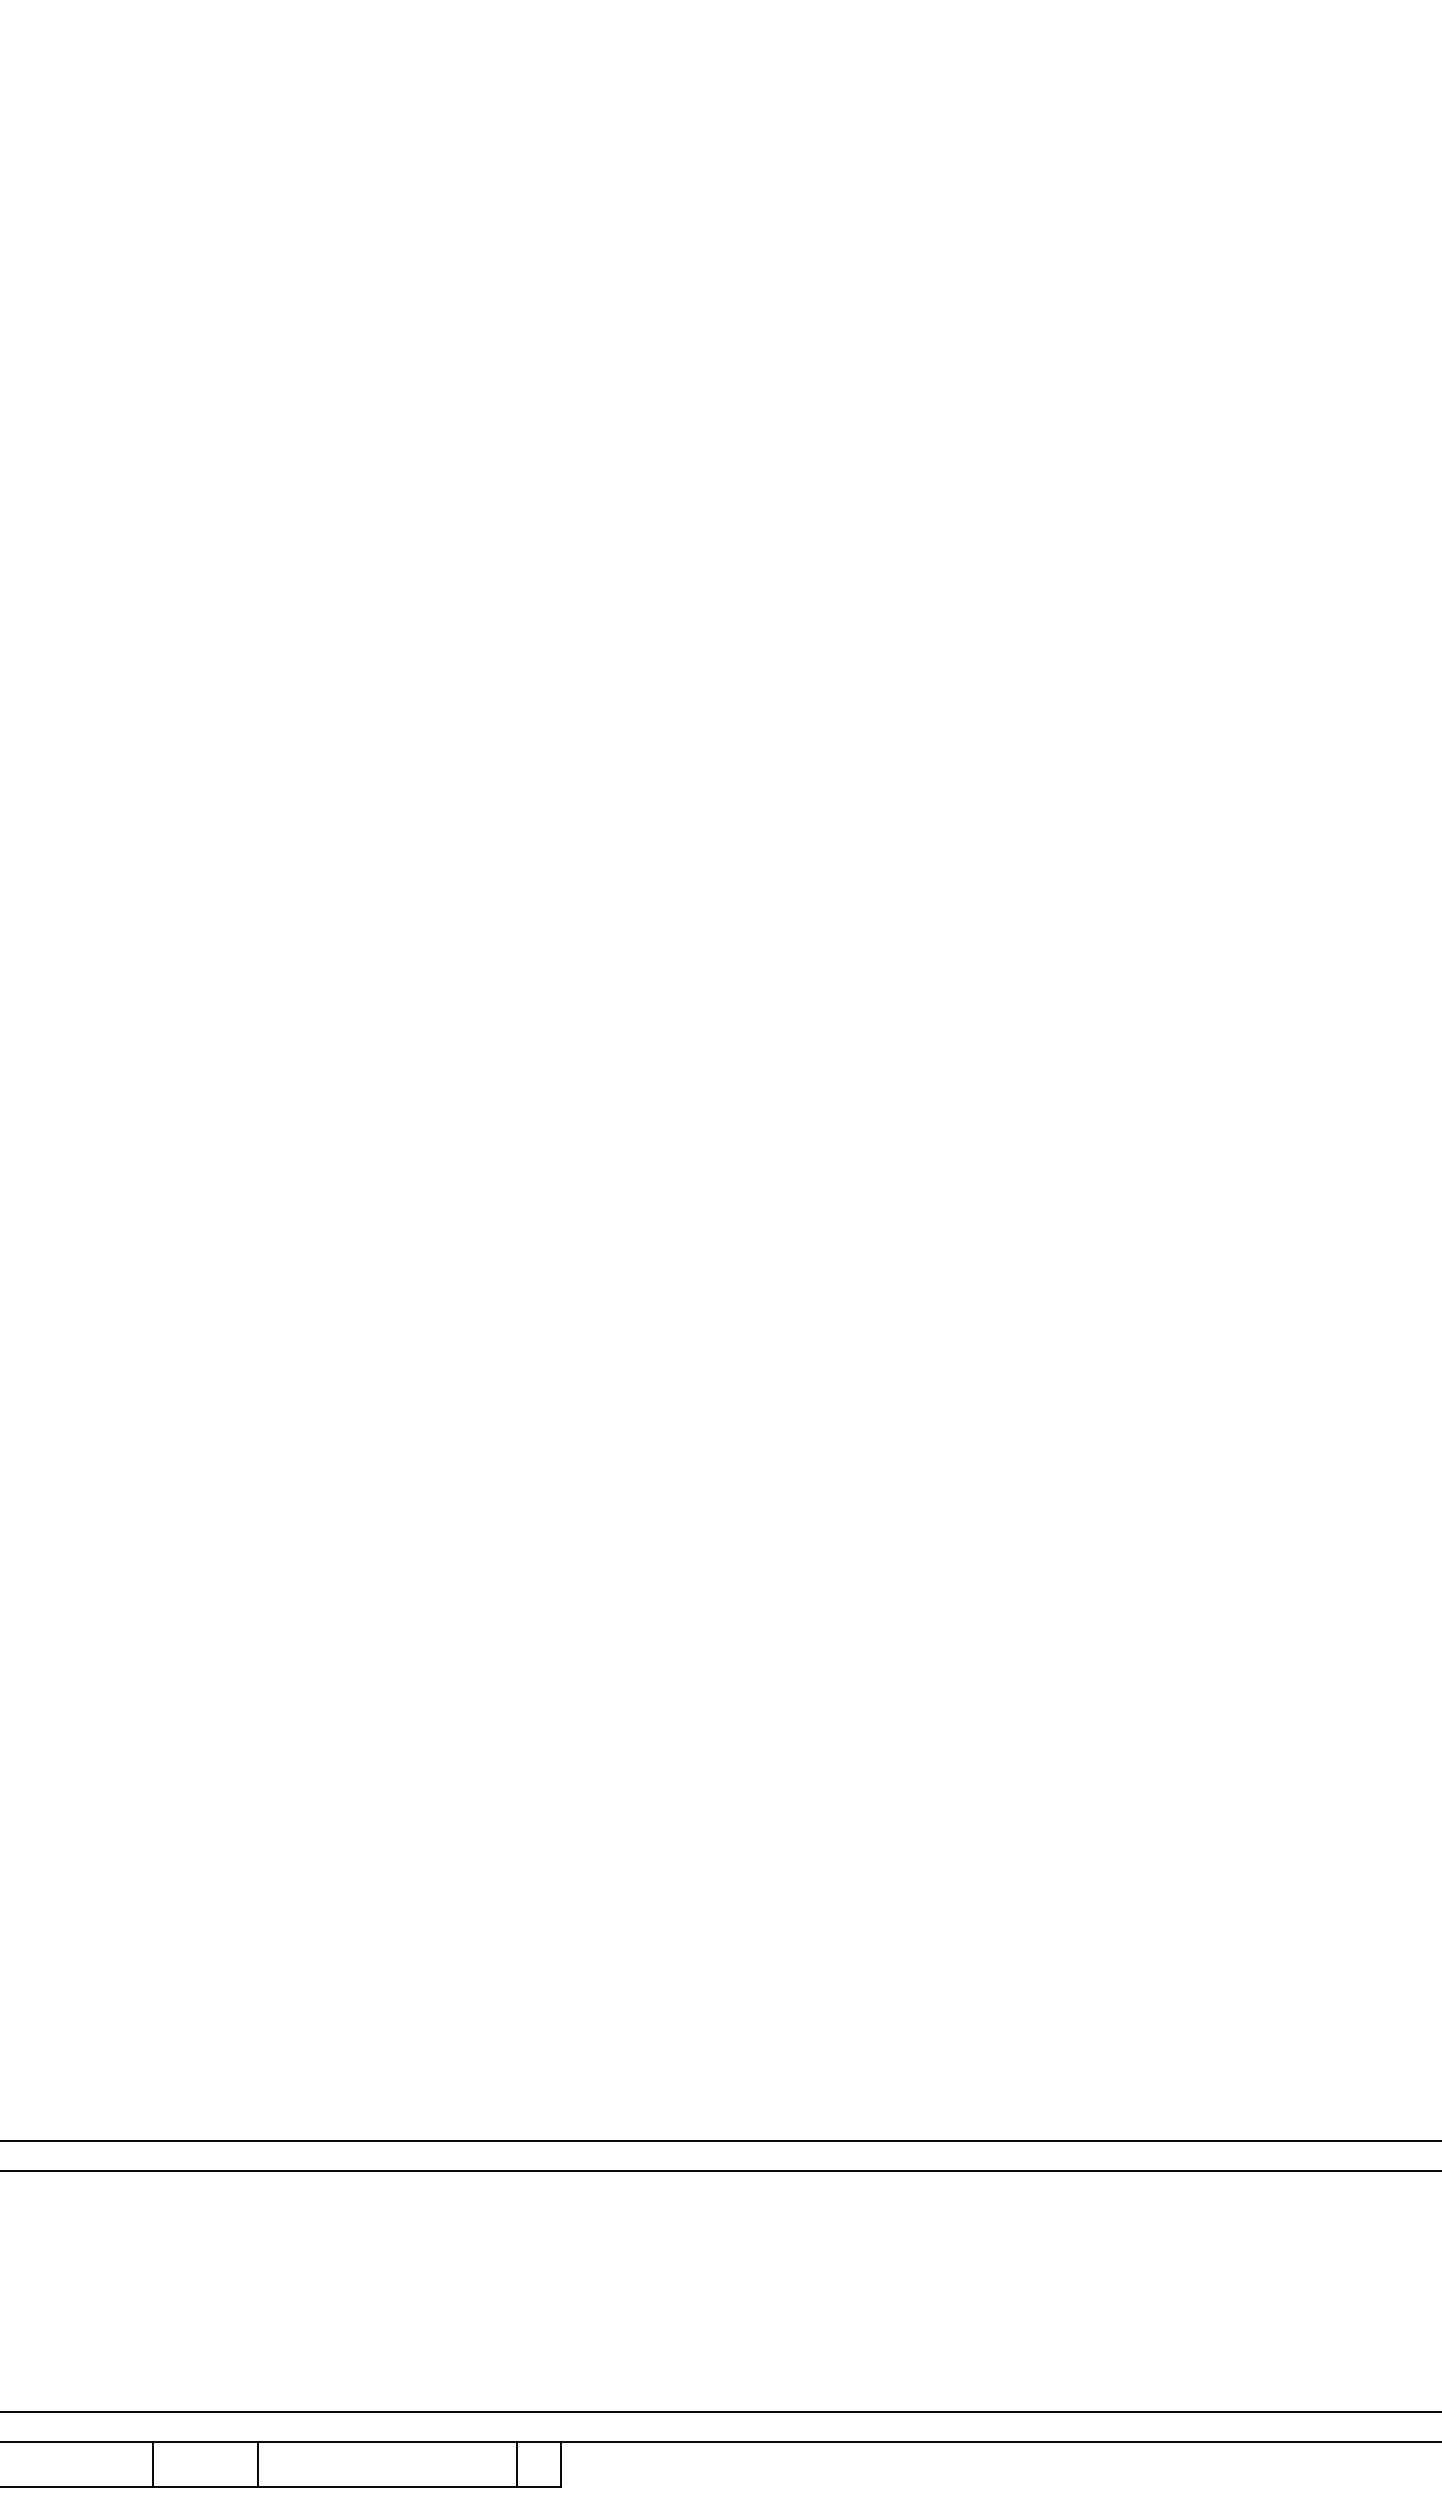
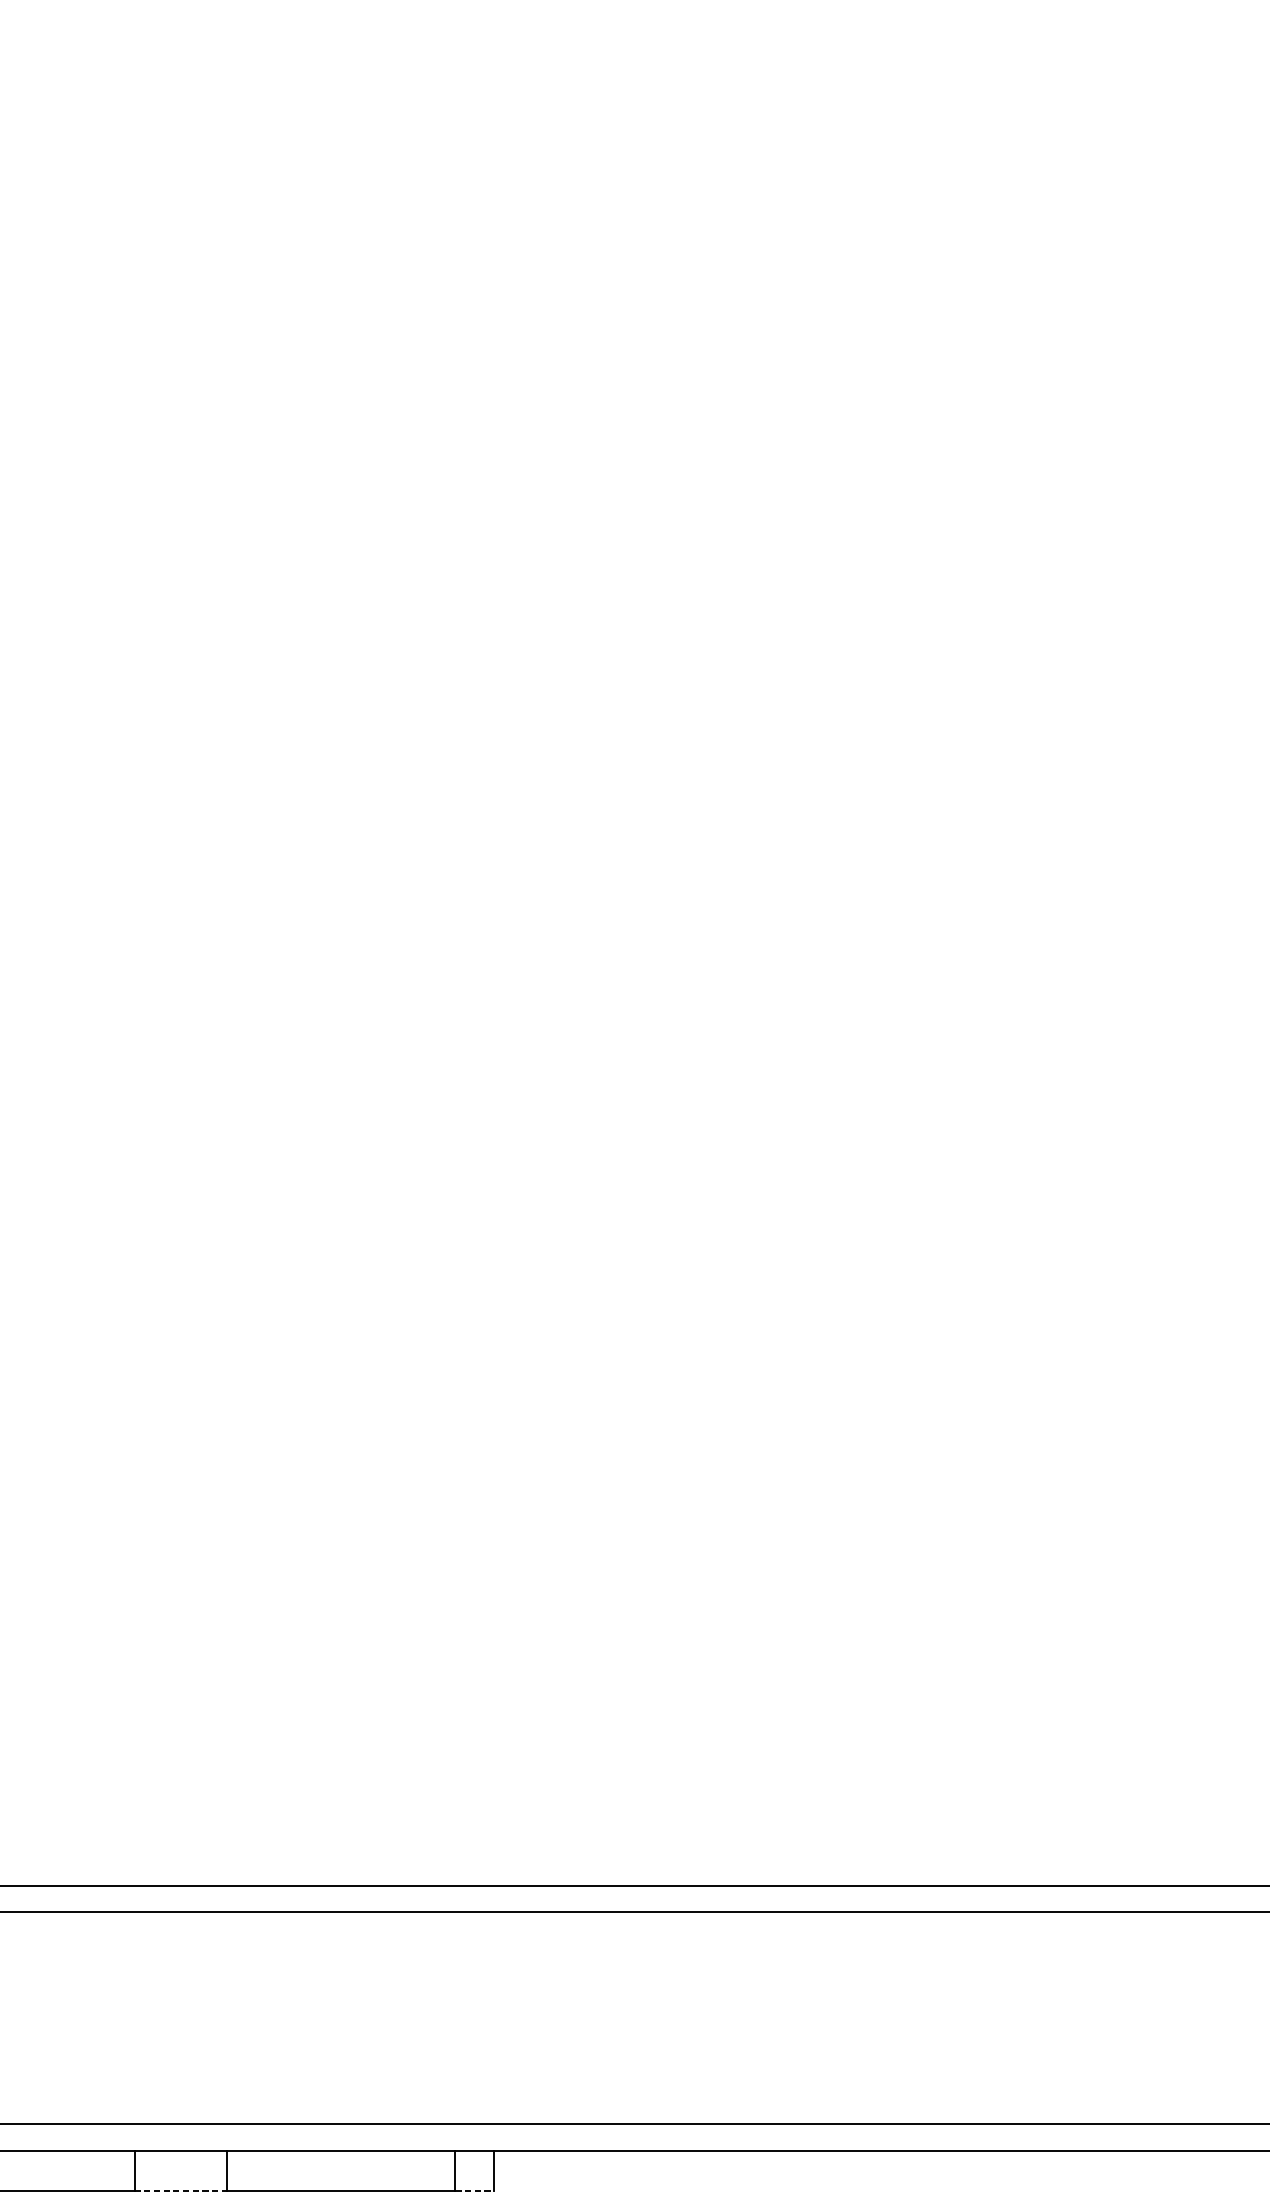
line: (205, 2487) -> (180, 2190), solid -> dashed
line: (538, 2487) -> (474, 2190), solid -> dashed

